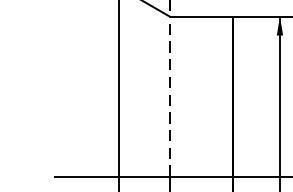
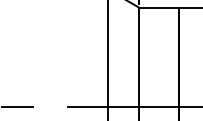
line: (169, 96) -> (139, 57), dashed -> solid

